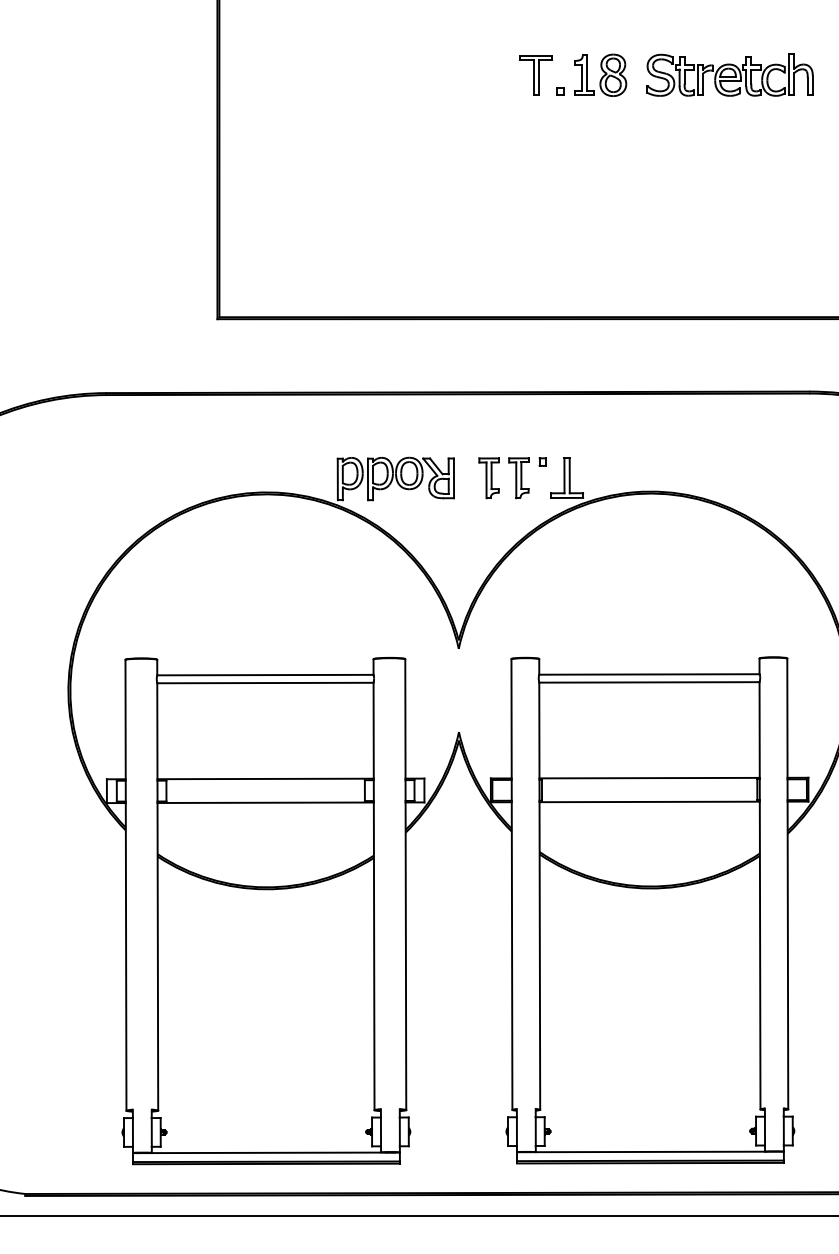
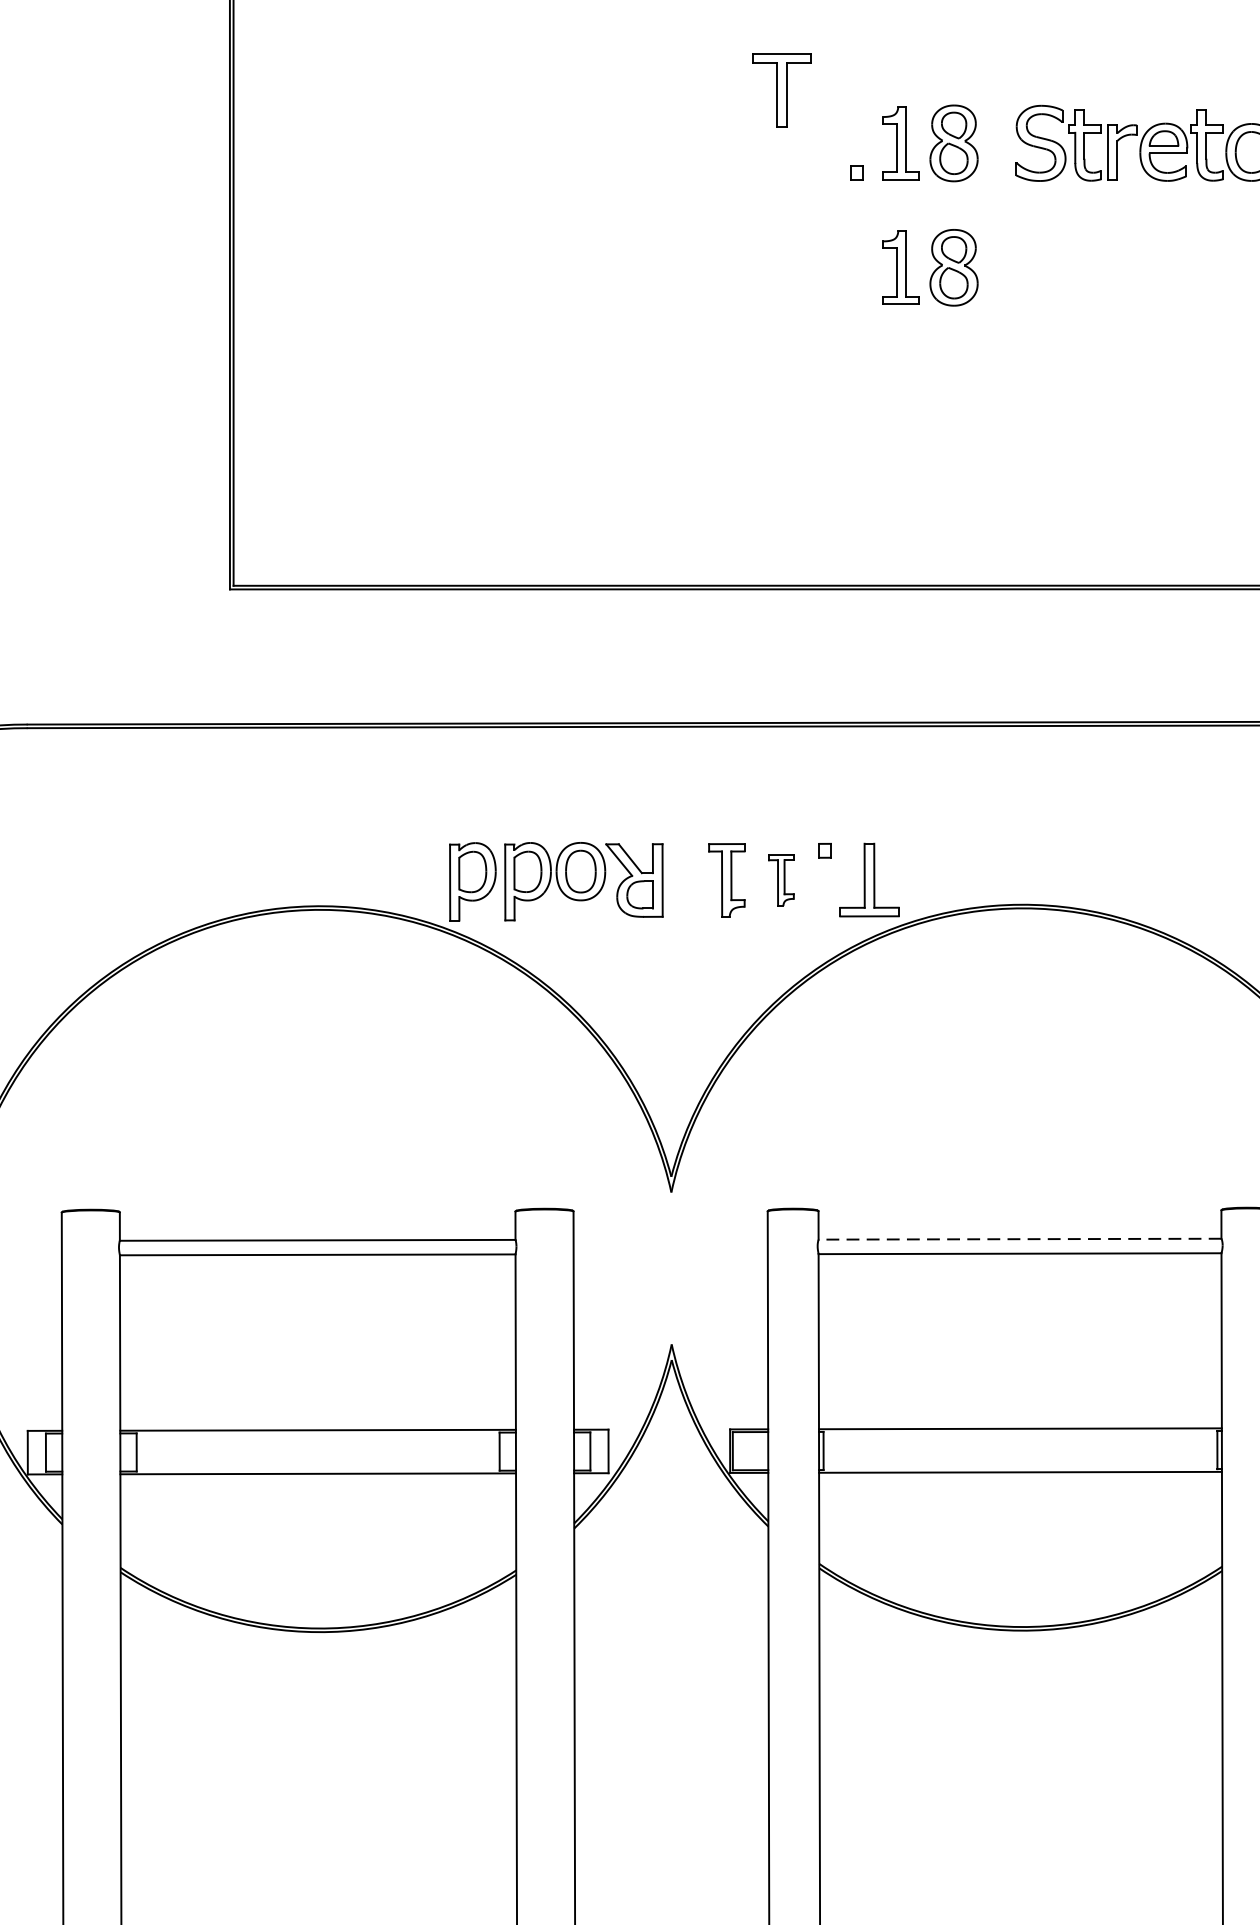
part: (535, 75) -> (780, 90), moved
part: (600, 142) -> (930, 266), added
part: (518, 478) -> (780, 880), size x0.7
line: (648, 674) -> (1018, 1239), solid -> dashed

